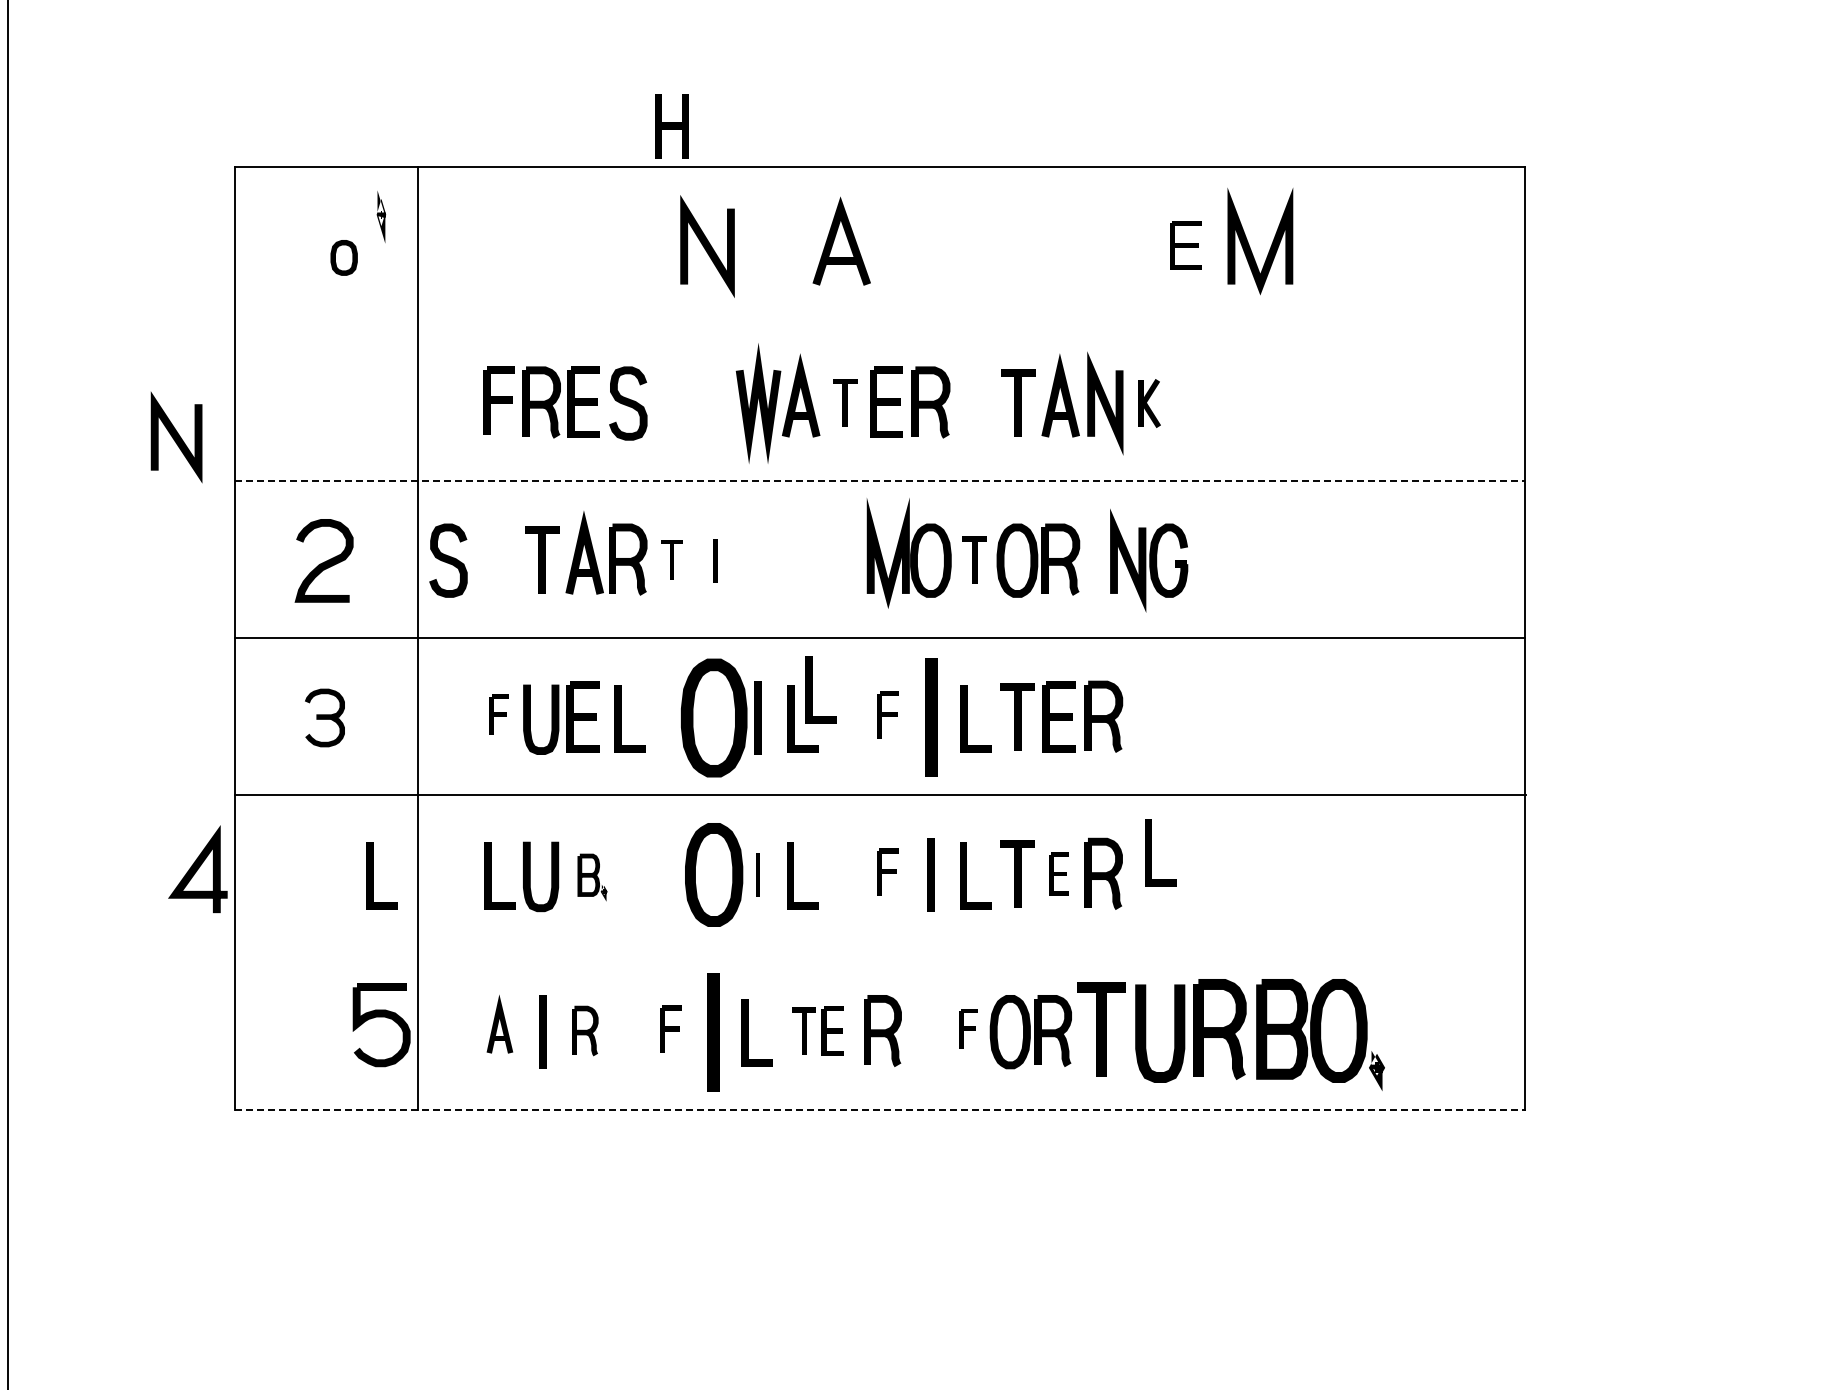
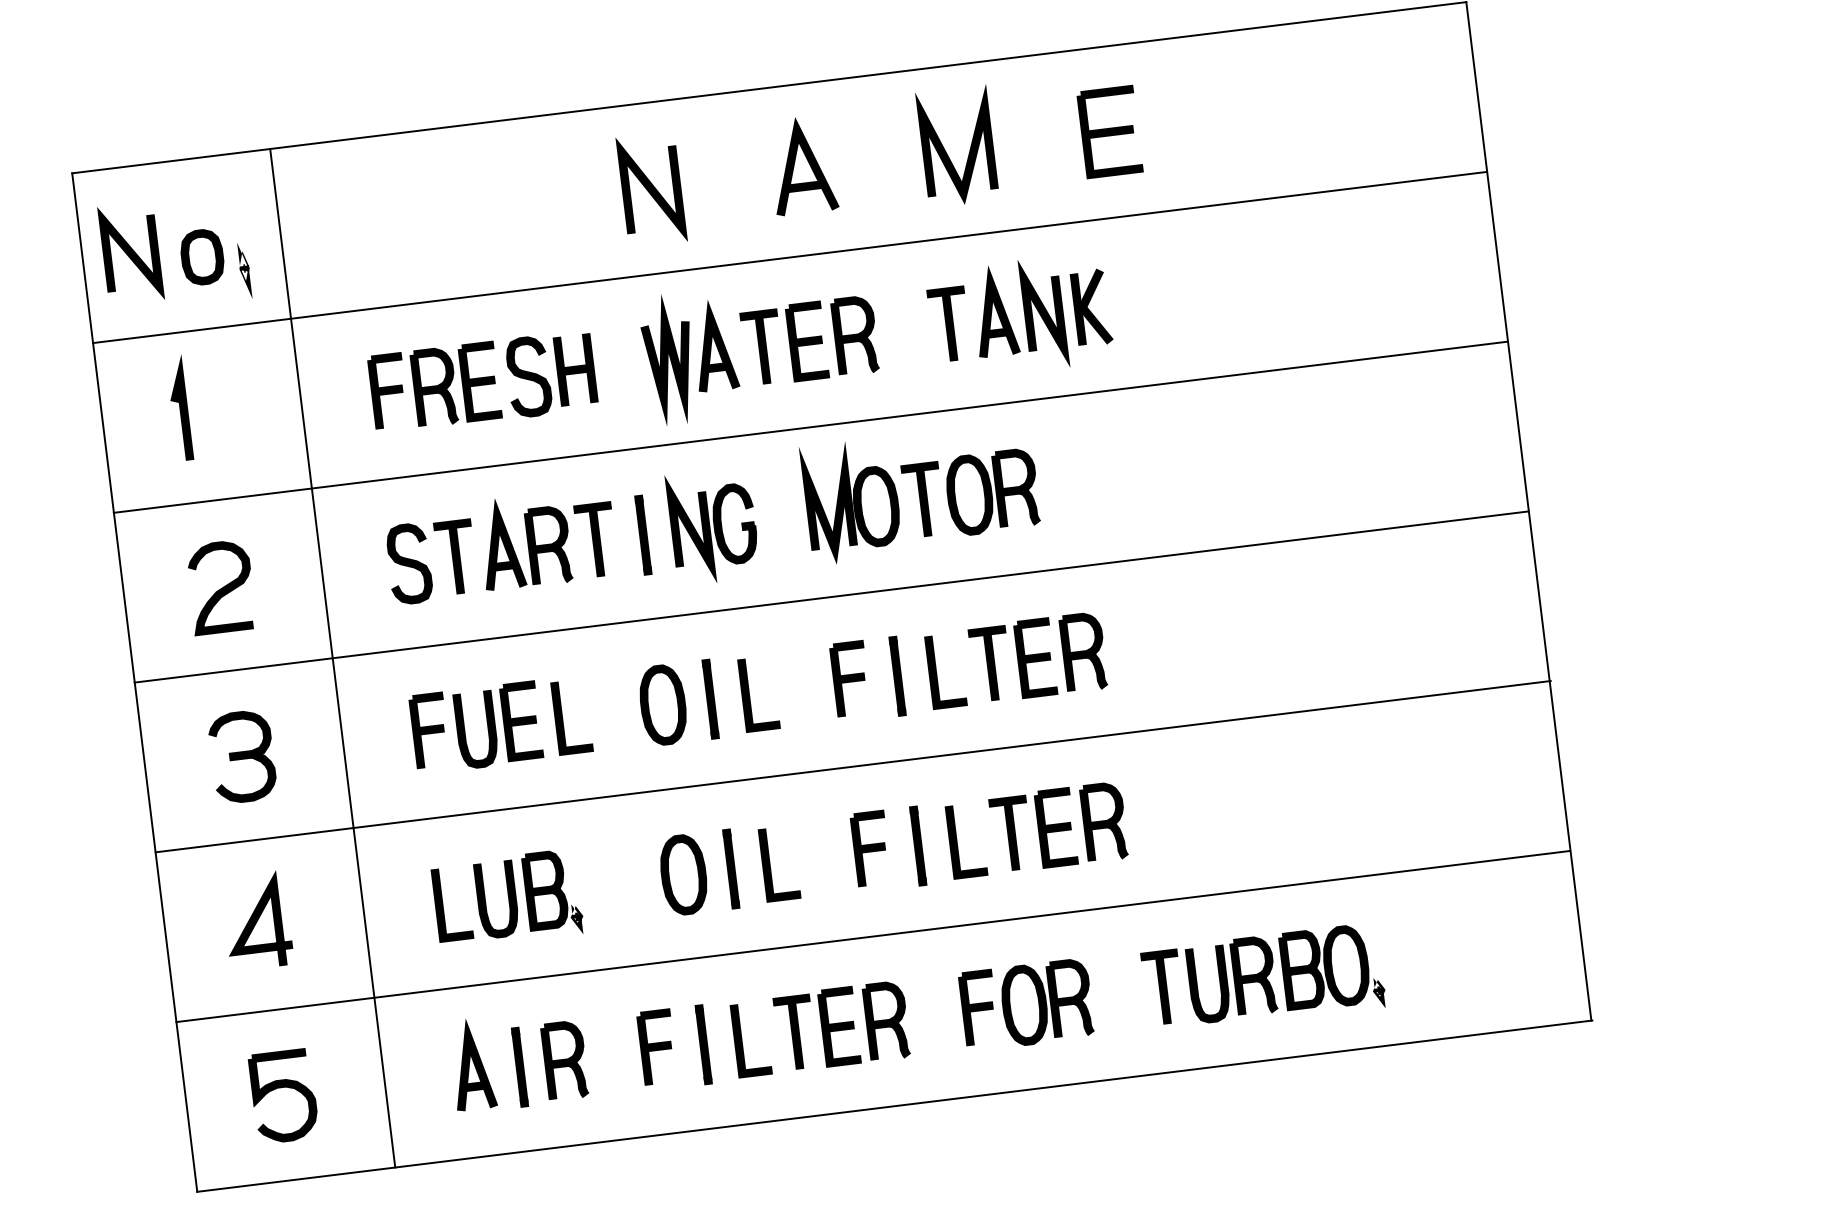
part: (671, 126) -> (575, 370), moved
part: (381, 216) -> (244, 270), moved
part: (841, 240) -> (802, 164), moved
line: (1271, 243) -> (969, 147), moved
part: (1185, 245) -> (1109, 132), size x1.67
line: (707, 246) -> (651, 189), moved
part: (343, 257) -> (201, 256), size x1.43
line: (879, 323) -> (789, 257), added
line: (306, 392) -> (179, 407), added
part: (845, 402) -> (763, 347), size x1.43
part: (1149, 403) -> (1091, 307), size x1.43
line: (176, 437) -> (130, 253), moved
line: (880, 481) -> (811, 427), dashed -> solid
part: (671, 559) -> (595, 539), size x1.67
part: (974, 559) -> (923, 499), size x1.43
curve: (448, 560) -> (409, 563), moved
part: (714, 560) -> (642, 535), size x1.67
part: (1149, 560) -> (713, 526), moved
line: (812, 689) -> (765, 661), removed
part: (498, 714) -> (429, 730), size x1.67
part: (887, 714) -> (849, 678), size x1.43
part: (324, 717) -> (242, 756), size x1.43
part: (714, 717) -> (663, 704), size x0.62
part: (930, 717) -> (896, 676), size x0.62
line: (1151, 852) -> (1153, 792), removed
line: (197, 869) -> (256, 921), moved
part: (887, 871) -> (870, 848), size x1.43
part: (1058, 873) -> (1055, 827), size x1.67
part: (713, 874) -> (683, 874), size x0.71
part: (757, 874) -> (730, 868), size x1.67
line: (373, 875) -> (315, 920), removed
part: (592, 877) -> (552, 893), size x1.67
line: (879, 952) -> (872, 936), added
part: (381, 1017) -> (282, 1088), moved
part: (499, 1024) -> (471, 1064), size x1.43
part: (670, 1028) -> (657, 1046), size x1.43
part: (968, 1028) -> (979, 1006), size x1.67
part: (585, 1030) -> (565, 1059), size x1.43
part: (818, 1030) -> (817, 1029), size x1.43
part: (712, 1031) -> (702, 1044), size x0.62
part: (1230, 1034) -> (1262, 978), size x0.71
line: (880, 1109) -> (894, 1106), dashed -> solid

